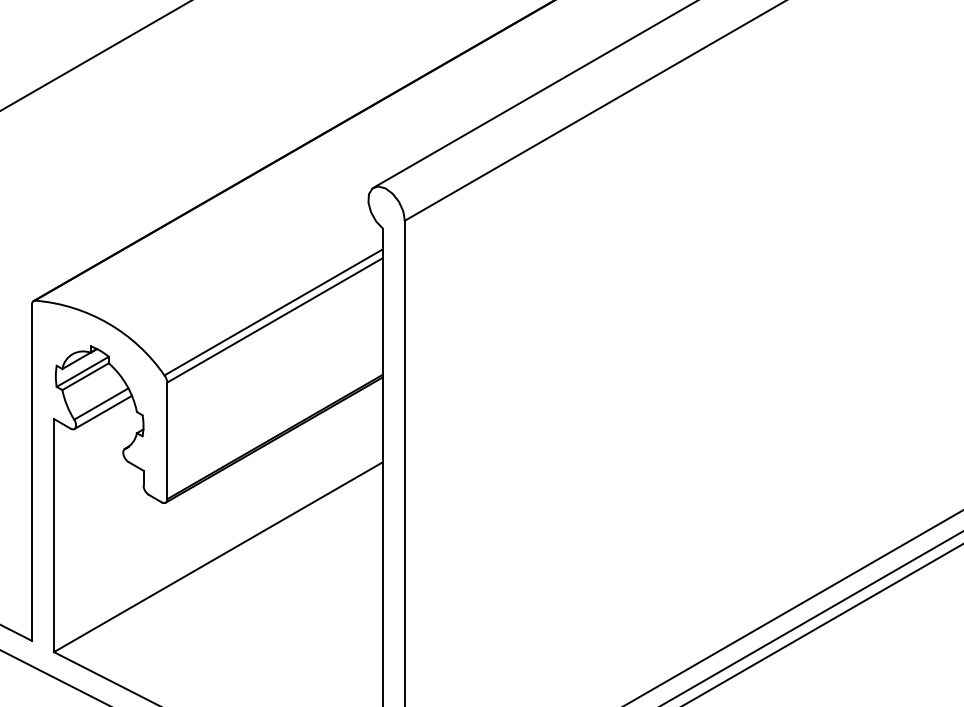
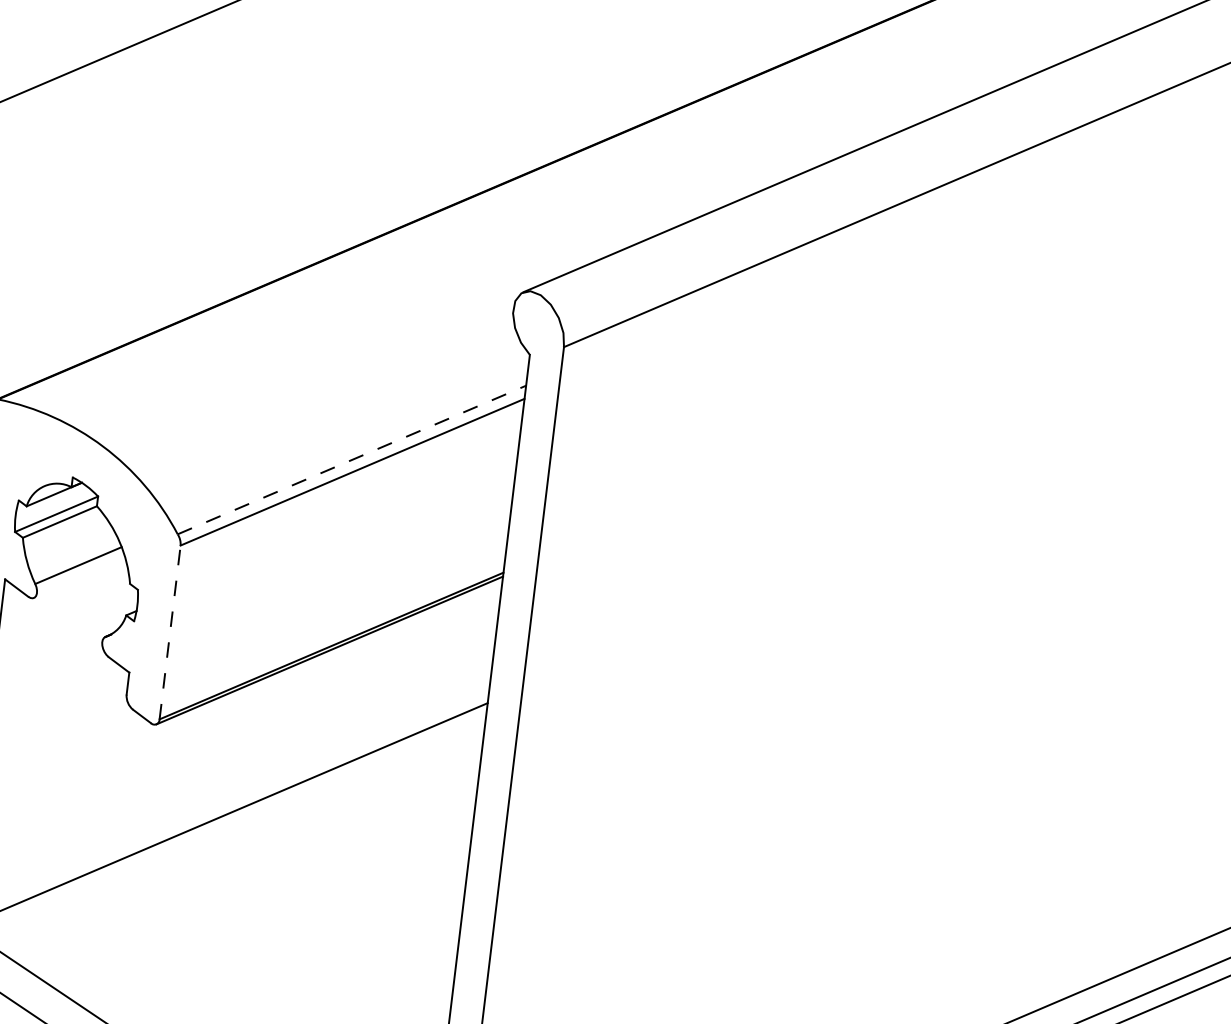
line: (274, 312) -> (353, 460), solid -> dashed
line: (103, 412) -> (80, 578), removed
line: (167, 440) -> (170, 631), solid -> dashed

